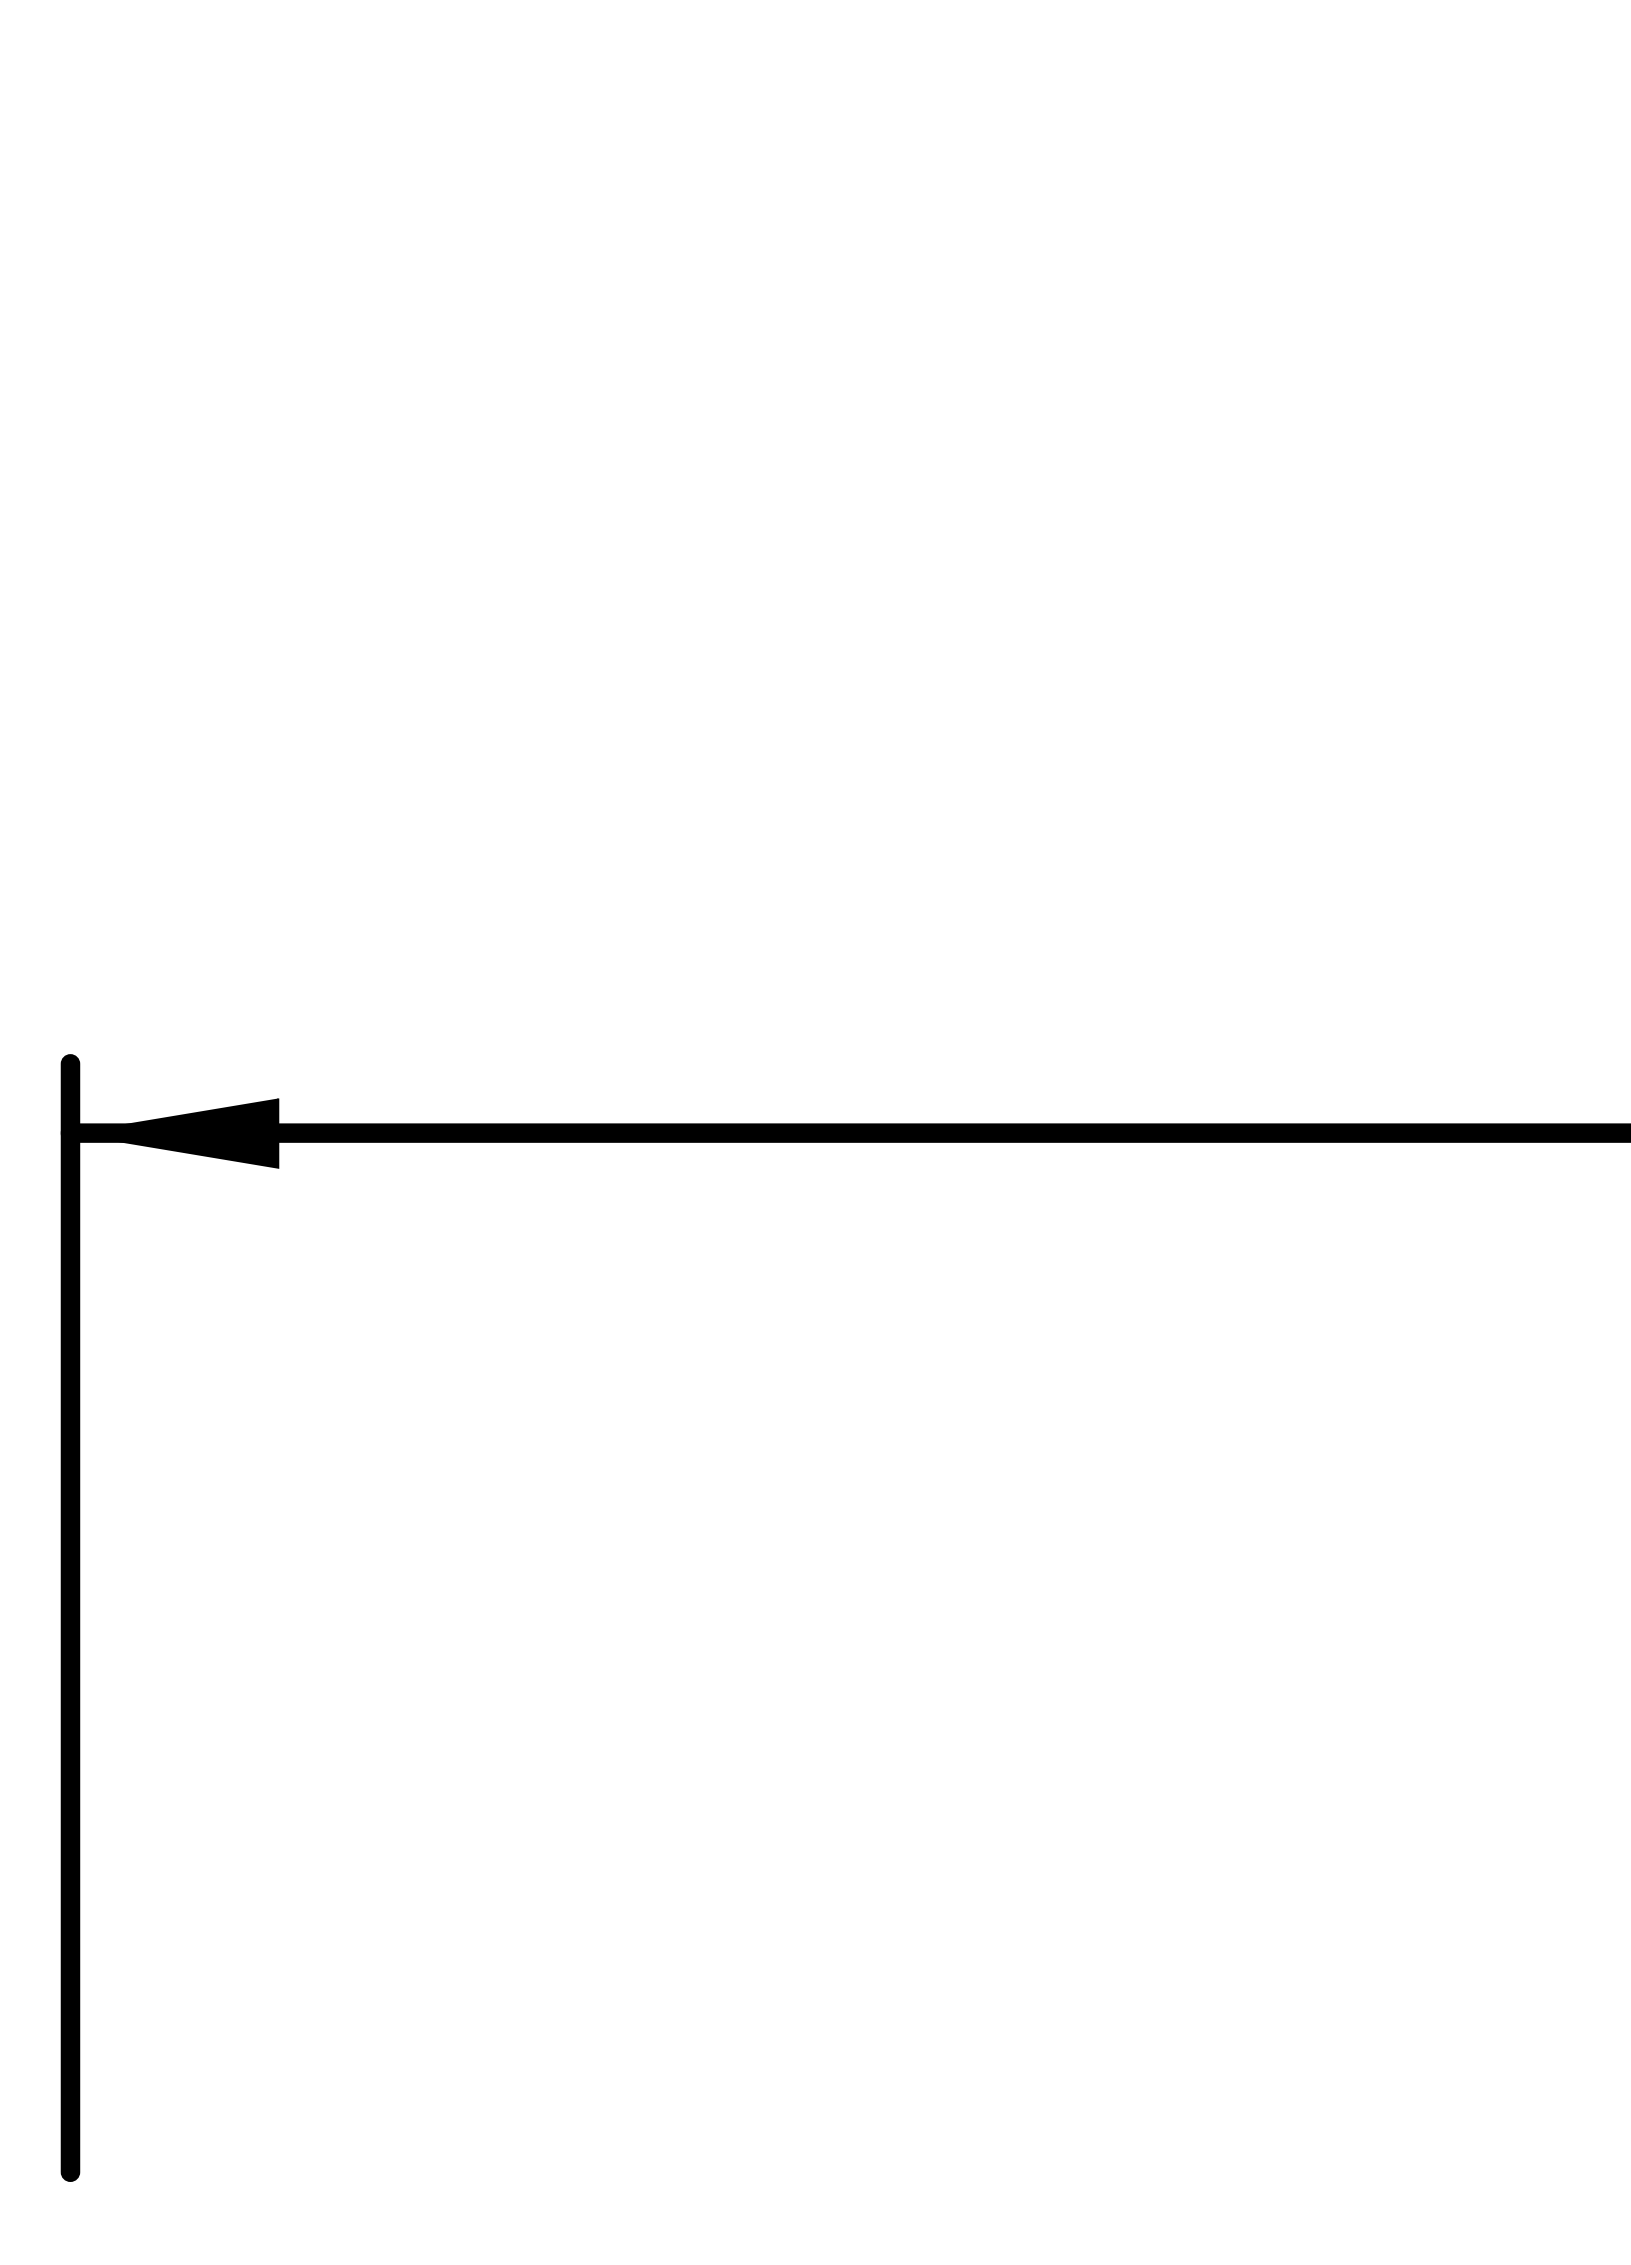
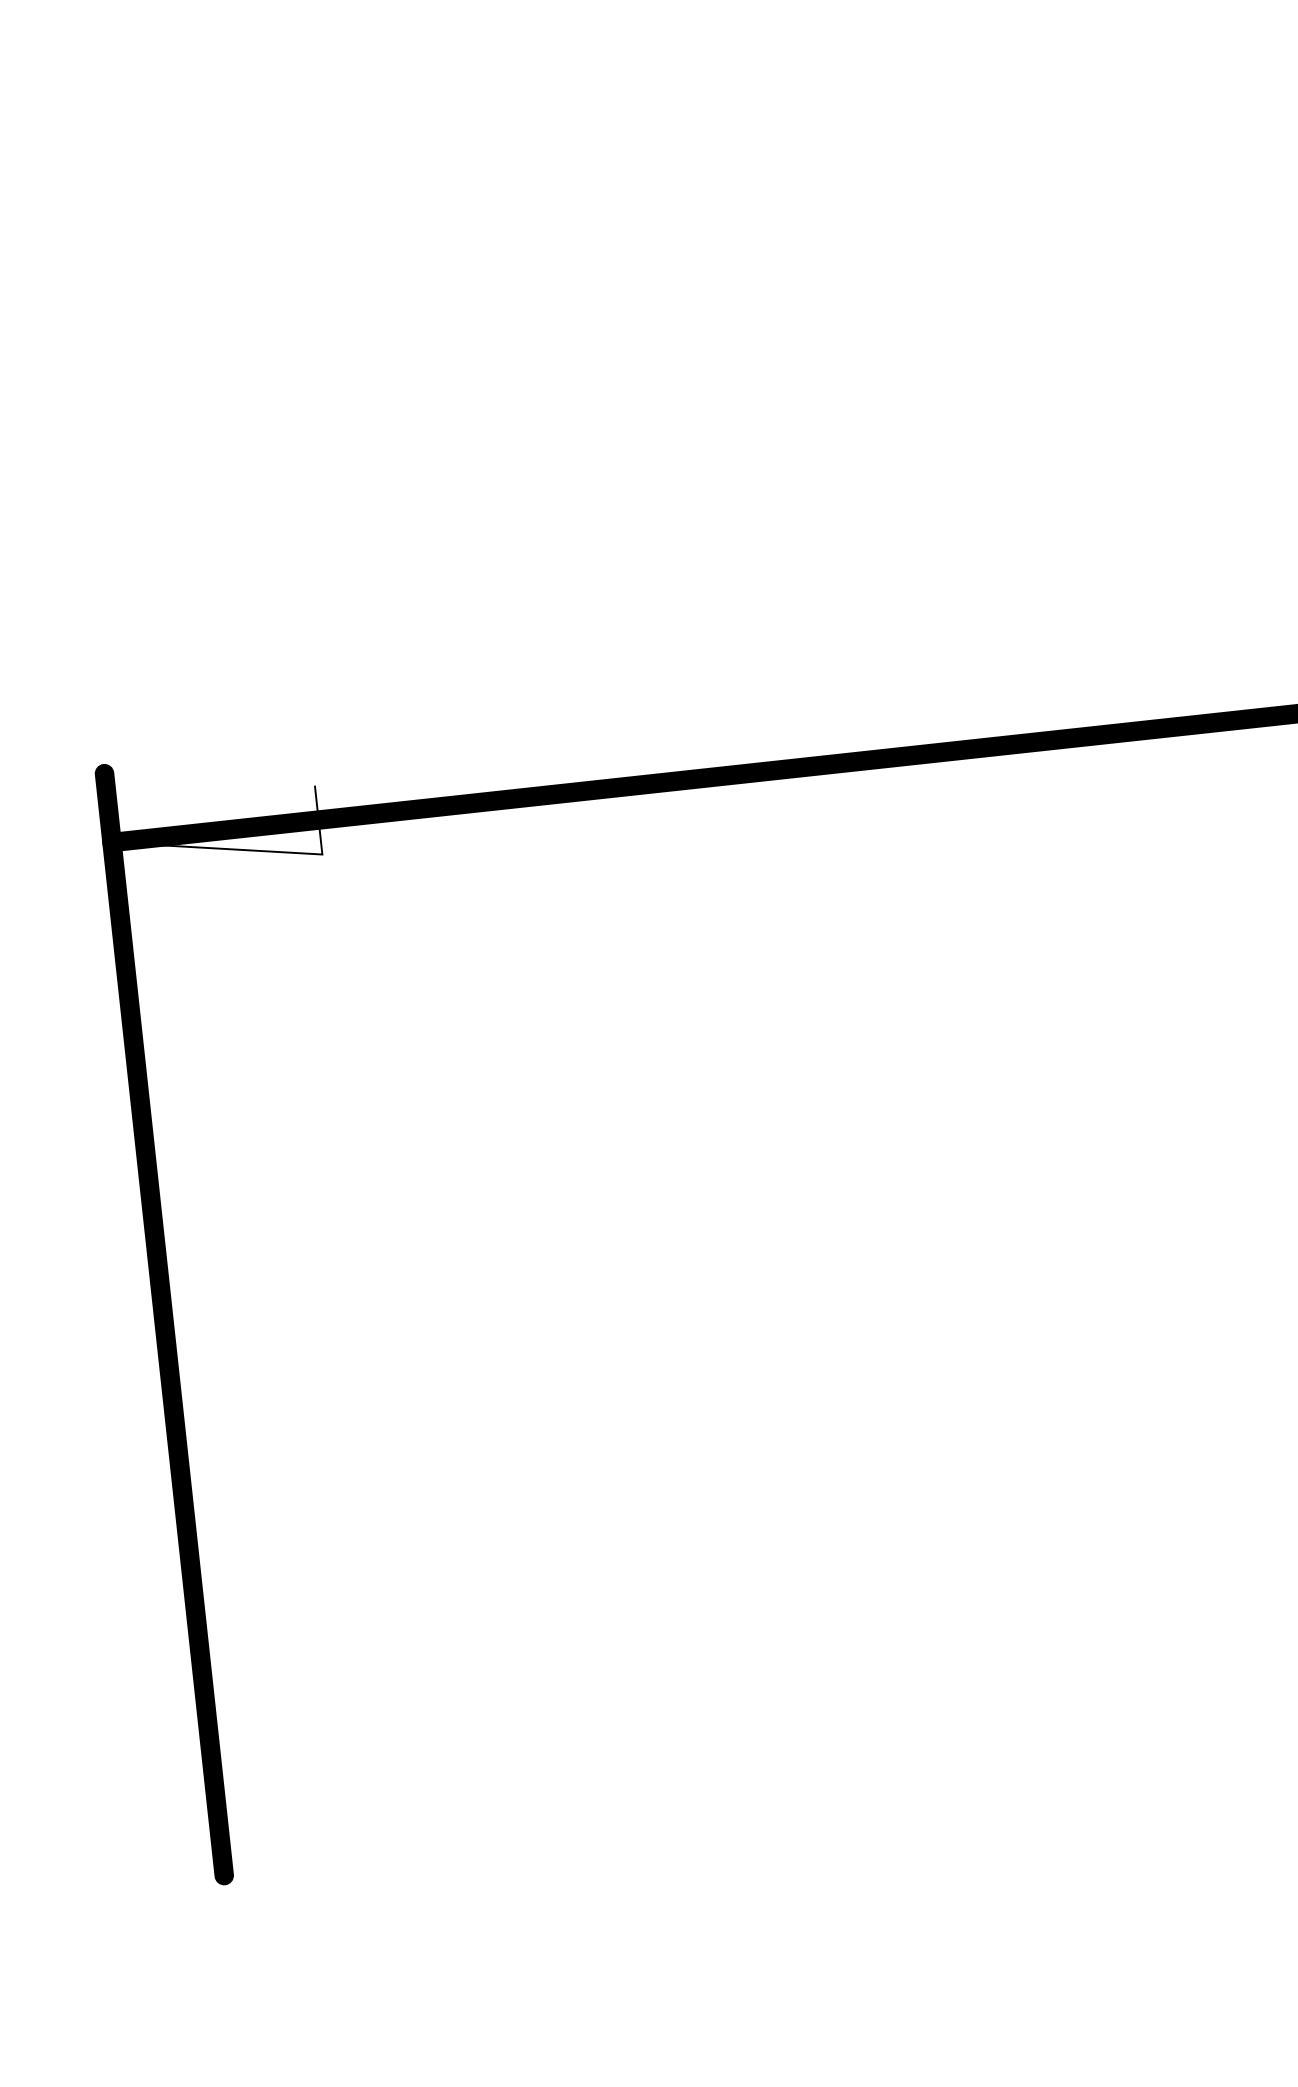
fill: (174, 1132) -> (215, 830), removed

